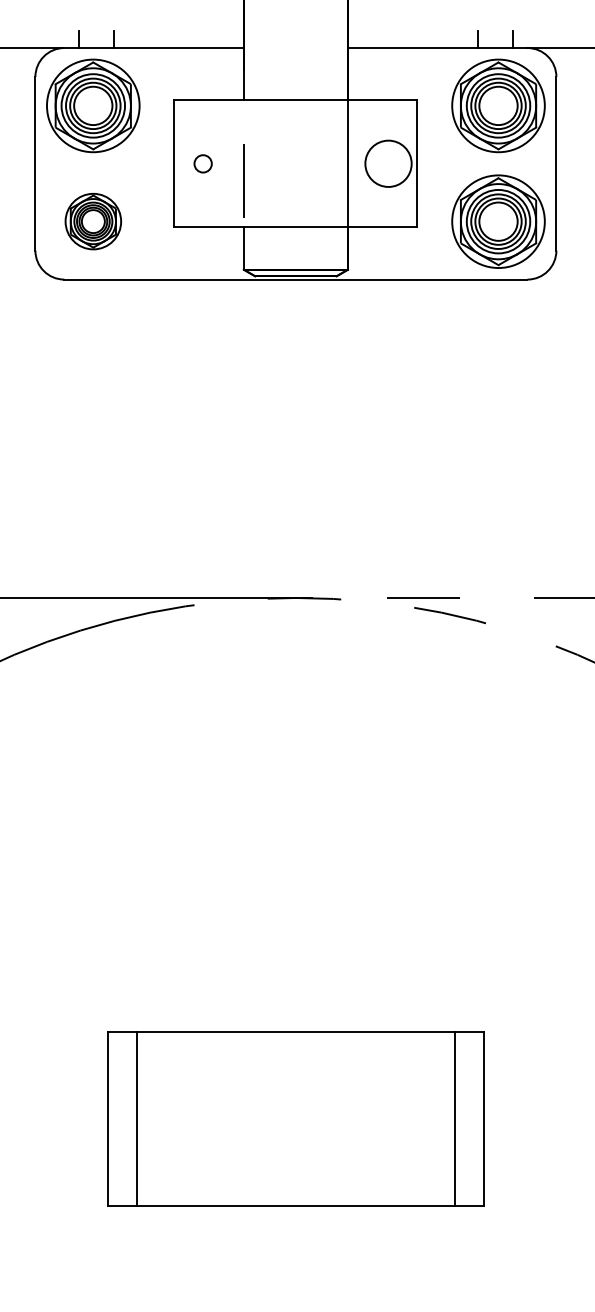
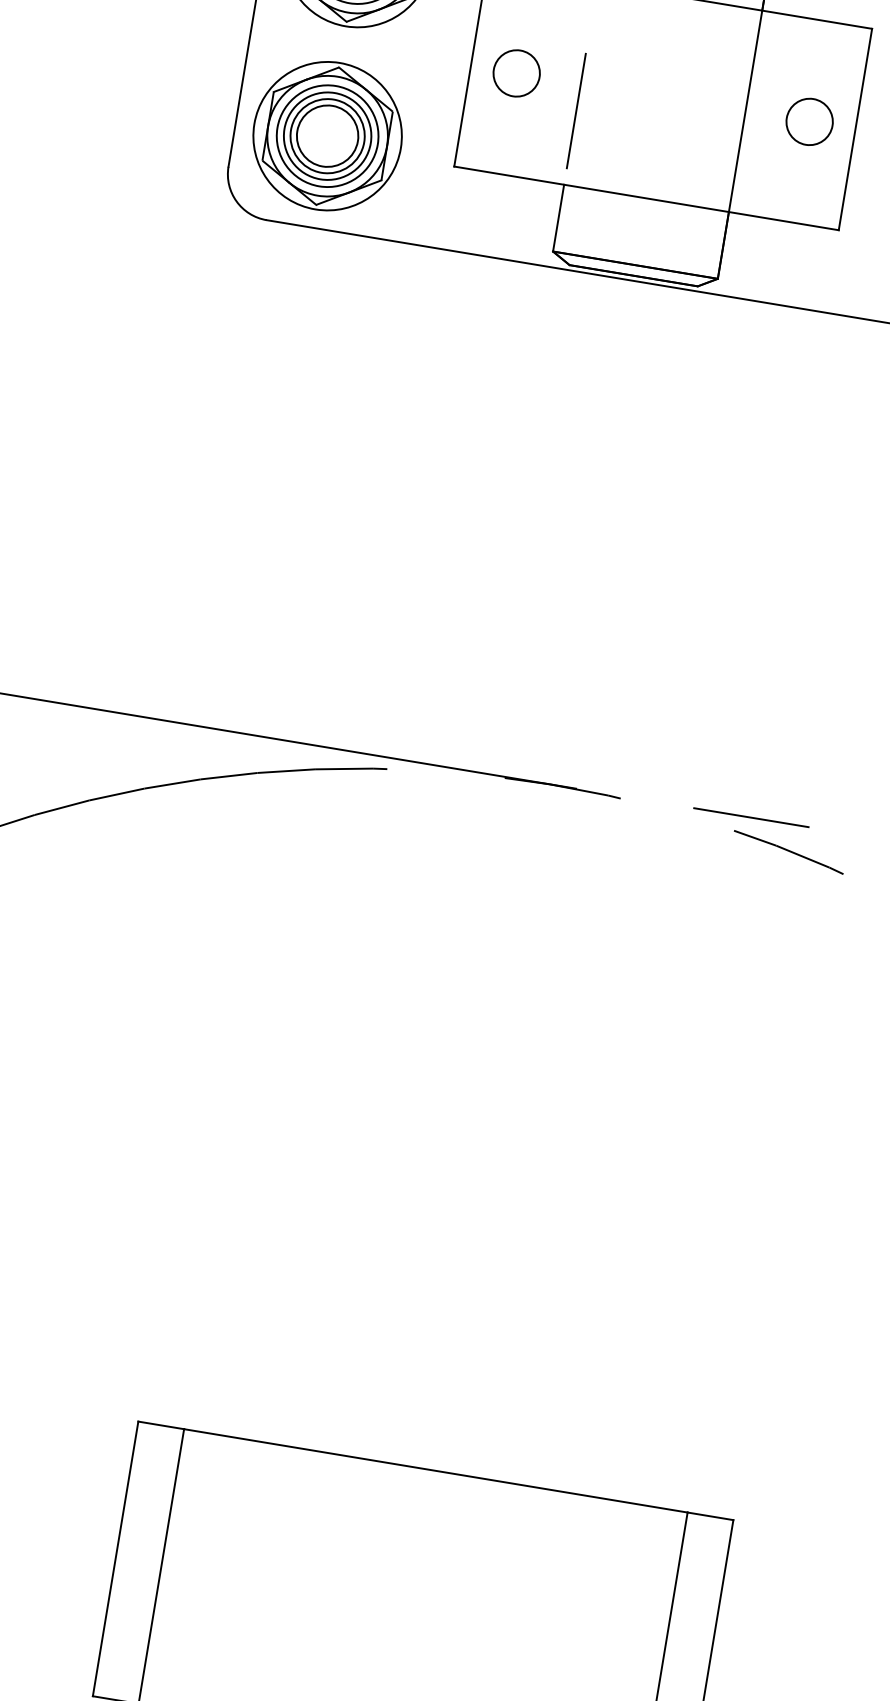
circle: (202, 163) -> (515, 72), size x1.67
circle: (388, 163) -> (809, 121), size x0.62
part: (93, 221) -> (328, 135), size x1.67

